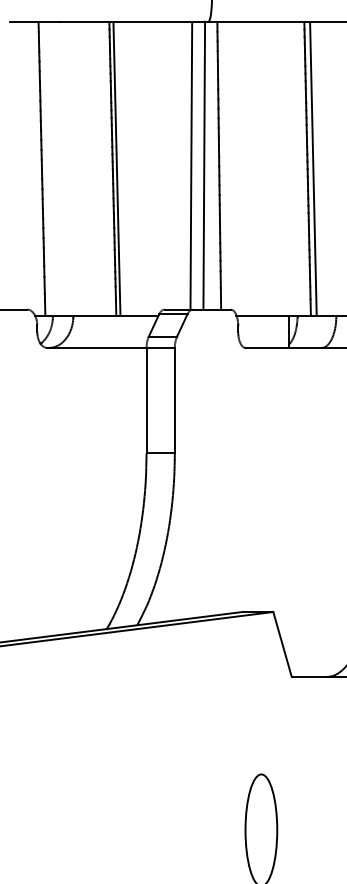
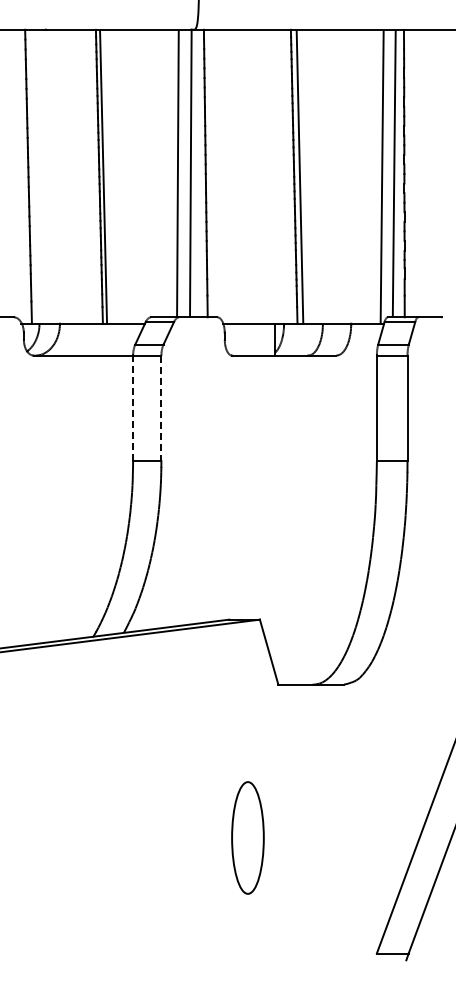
line: (146, 400) -> (133, 408), solid -> dashed
line: (174, 400) -> (161, 408), solid -> dashed

